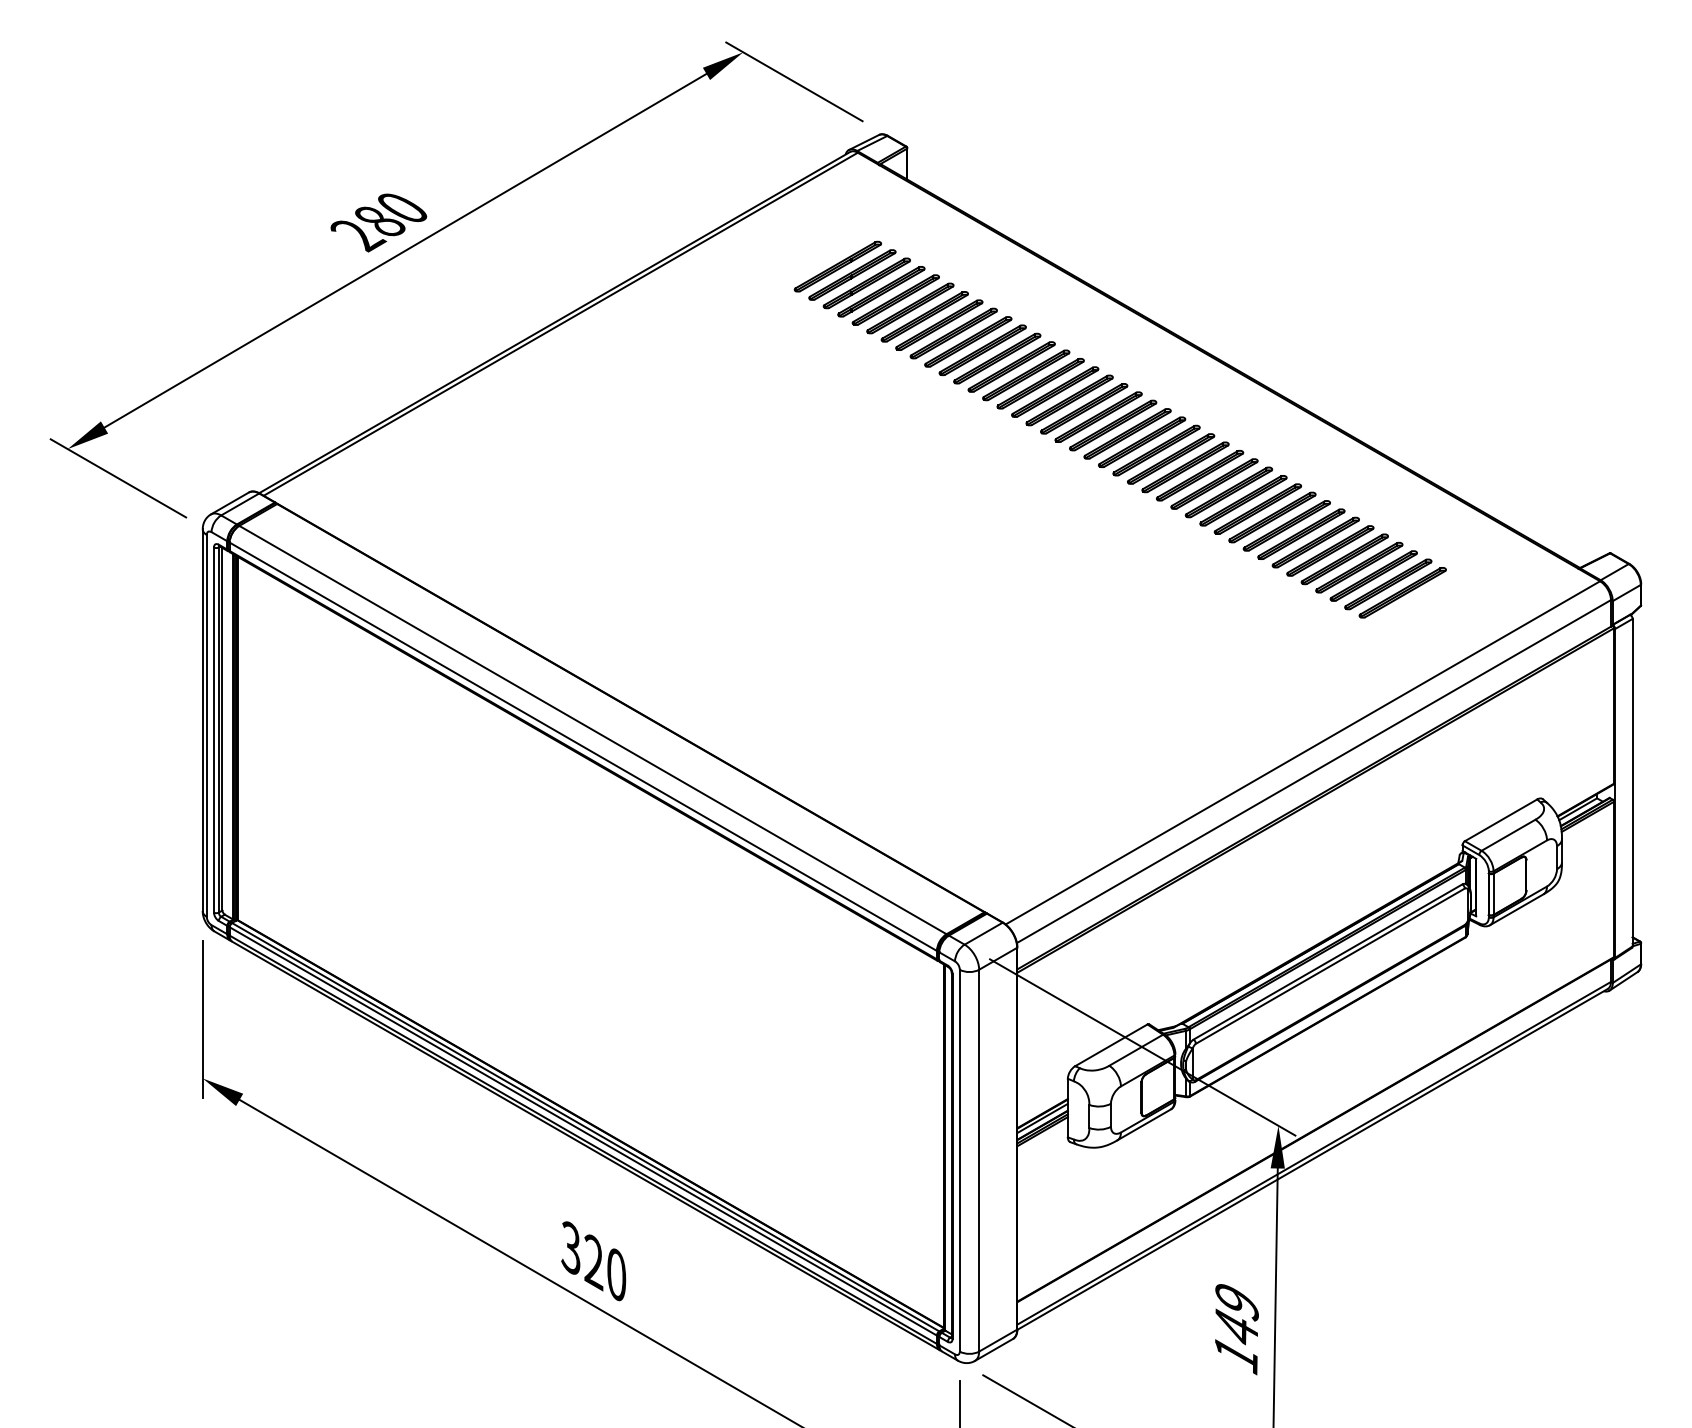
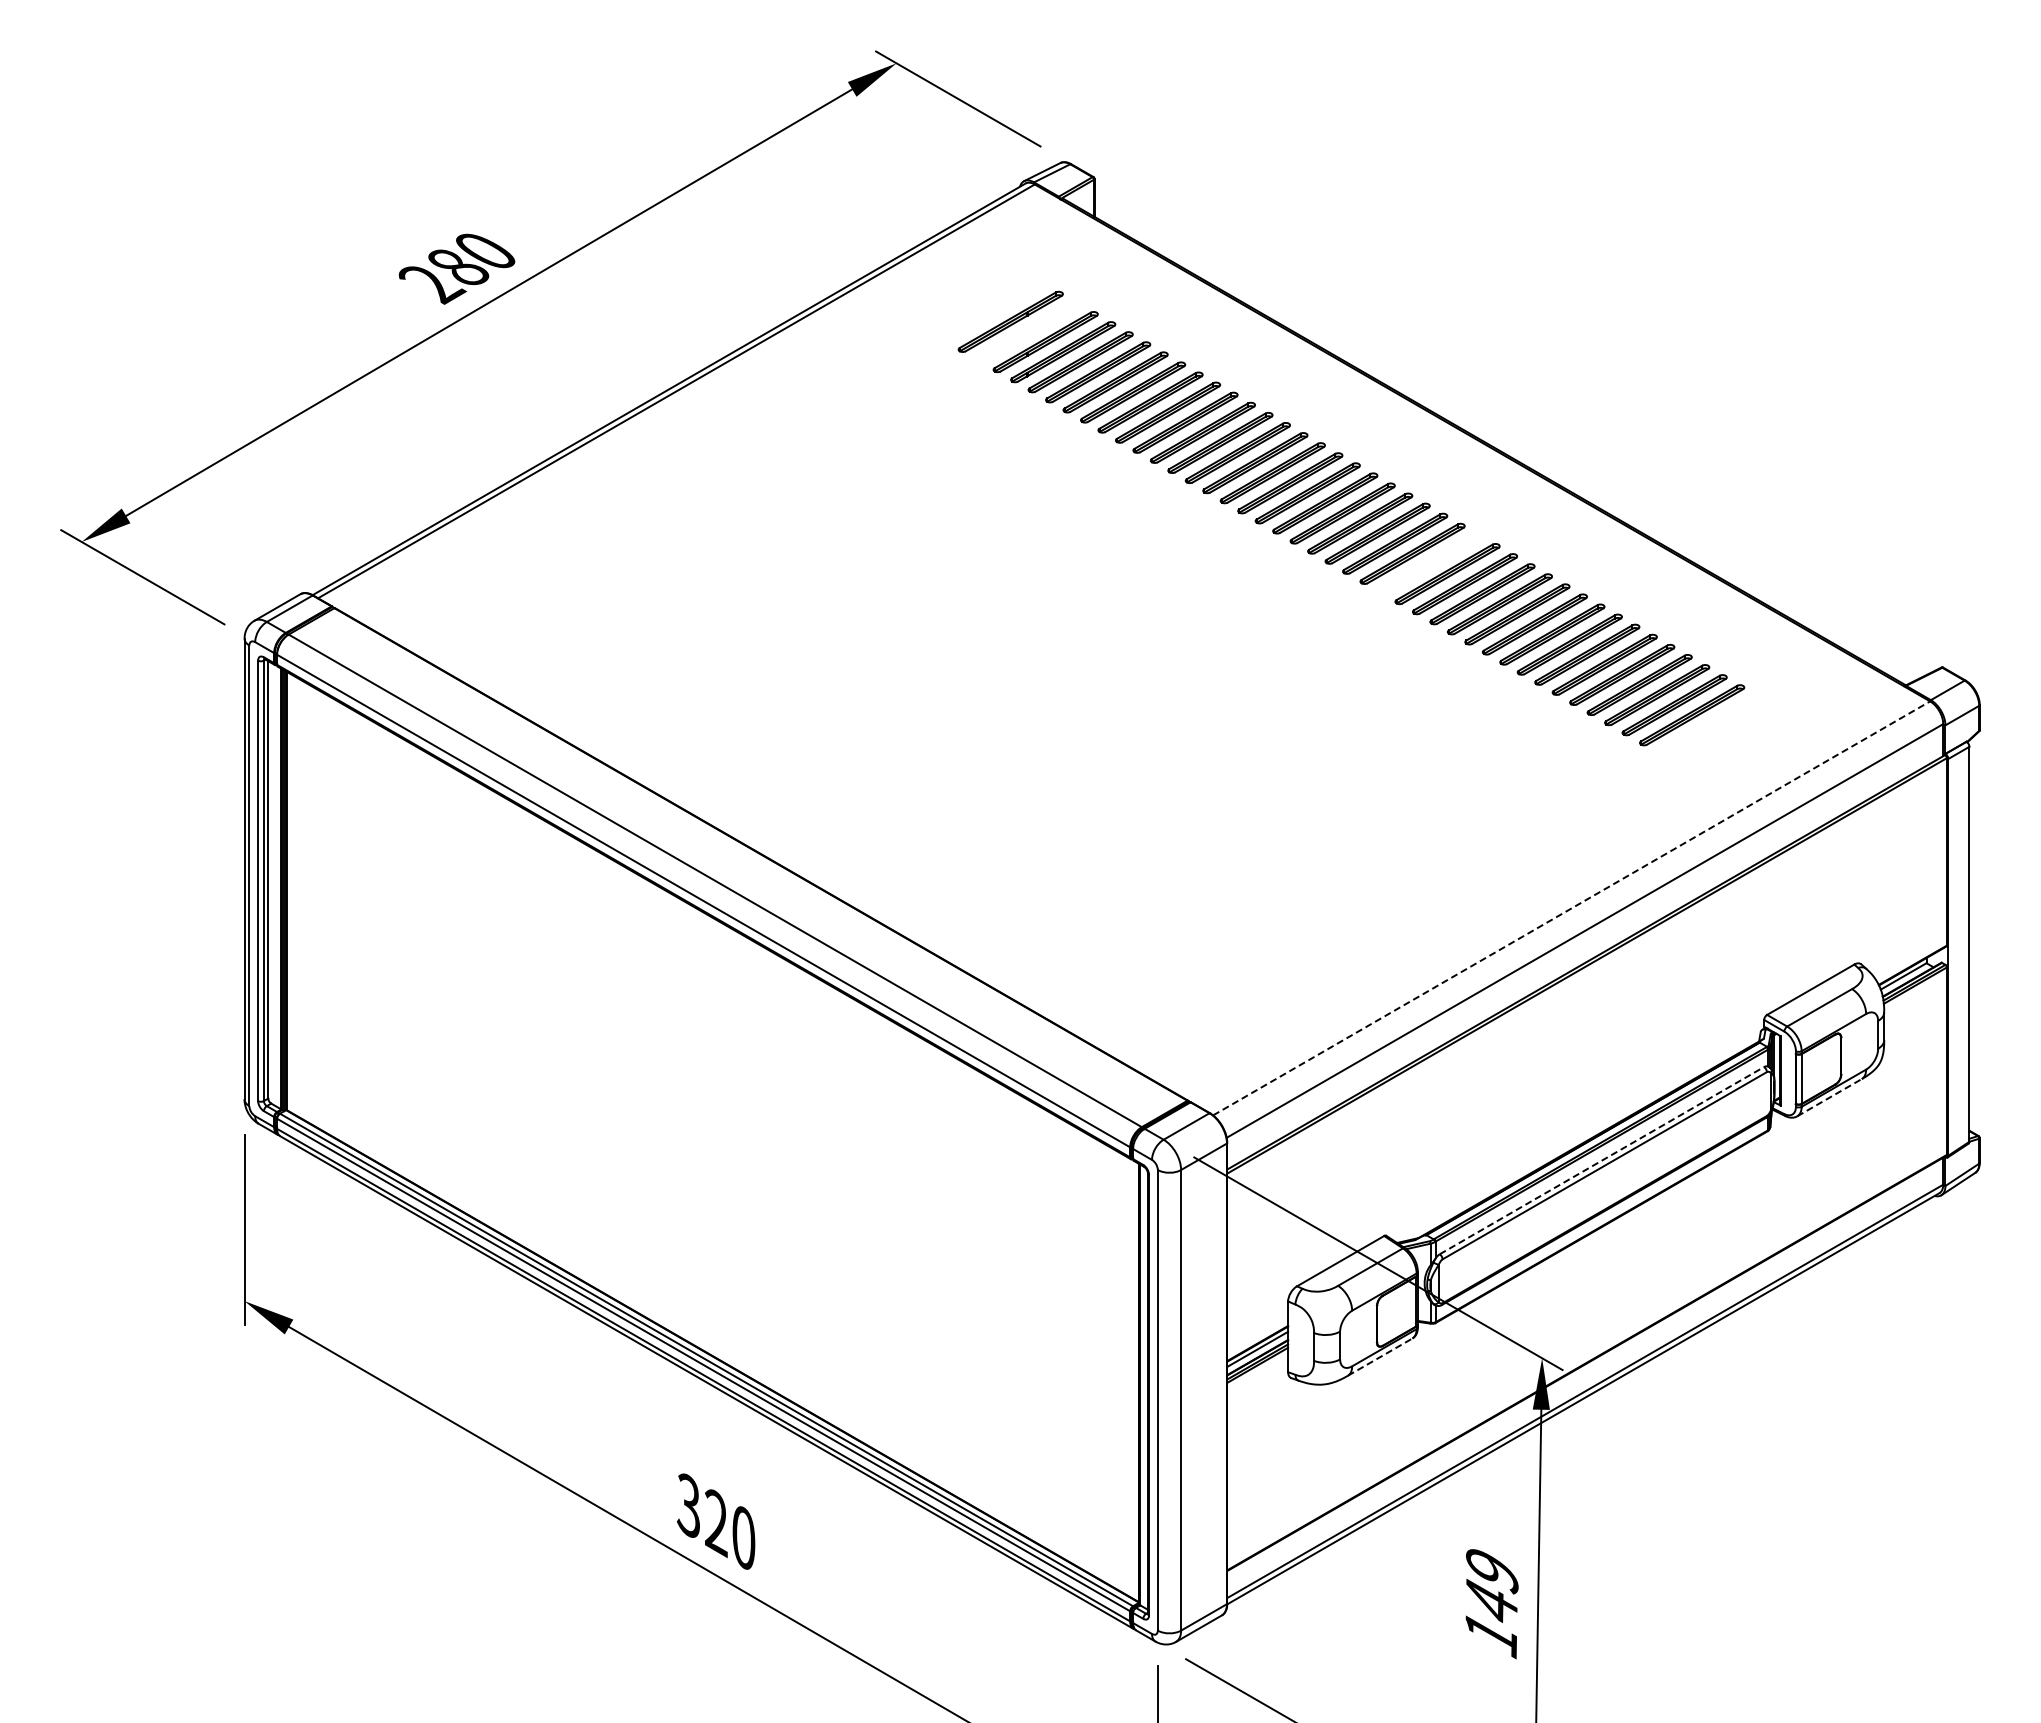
part: (852, 274) -> (1028, 331), removed
part: (1185, 466) -> (1430, 563), removed
line: (1302, 752) -> (1571, 908), solid -> dashed
line: (1517, 909) -> (1830, 1097), solid -> dashed
line: (1328, 961) -> (1602, 1160), solid -> dashed
line: (1144, 1124) -> (1380, 1356), solid -> dashed

